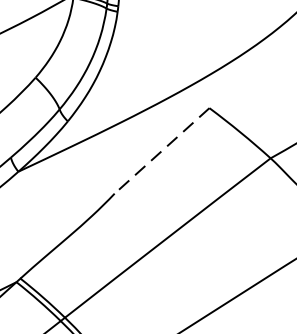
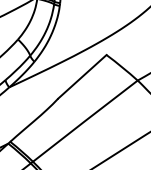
line: (162, 150) -> (82, 76), dashed -> solid

